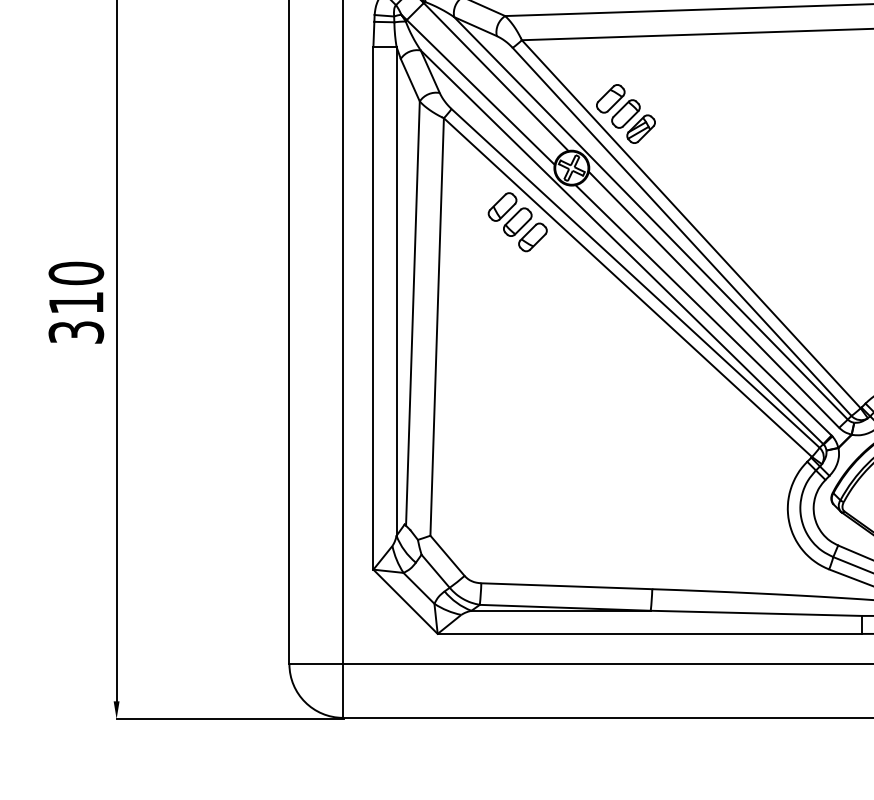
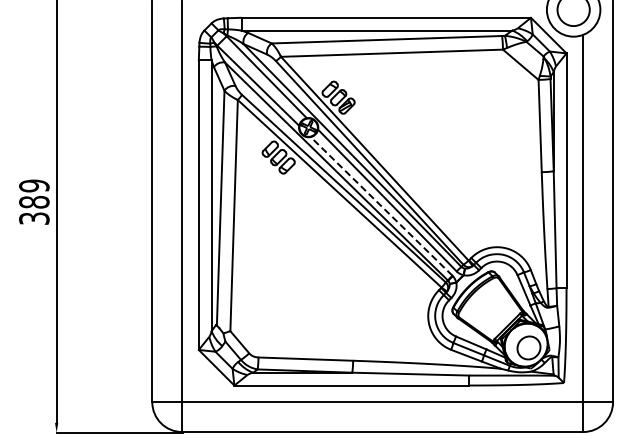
text: (76, 287) -> (34, 193), 310 -> 389
line: (703, 310) -> (381, 206), solid -> dashed

